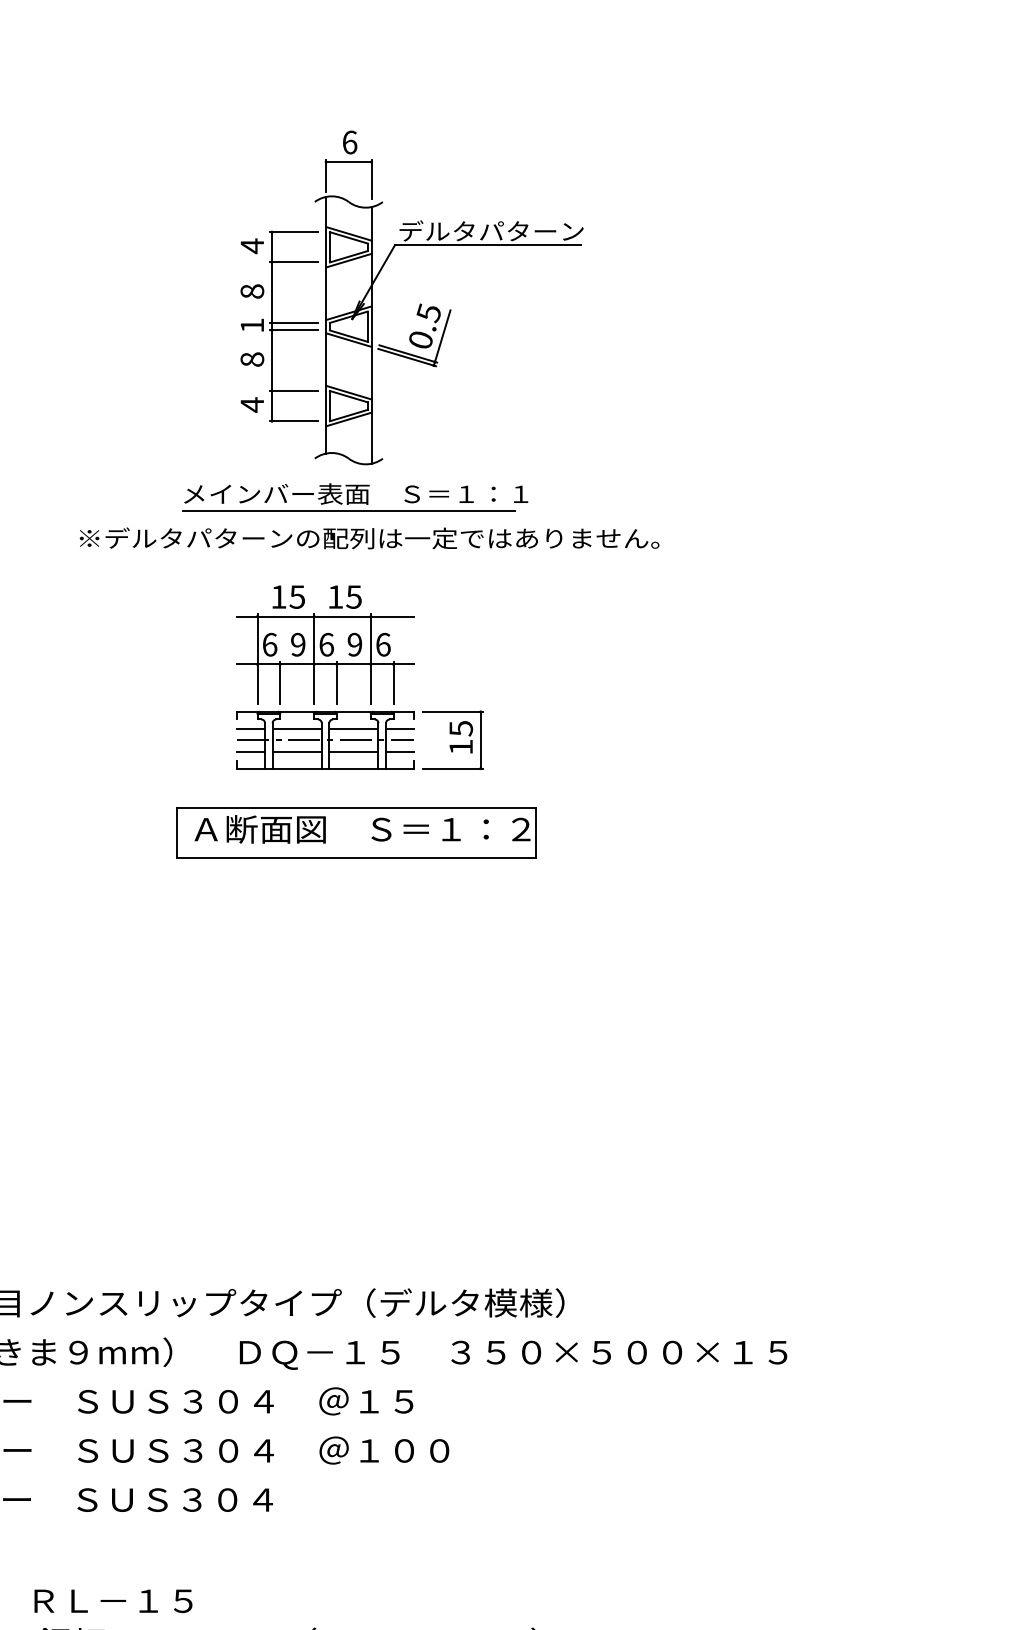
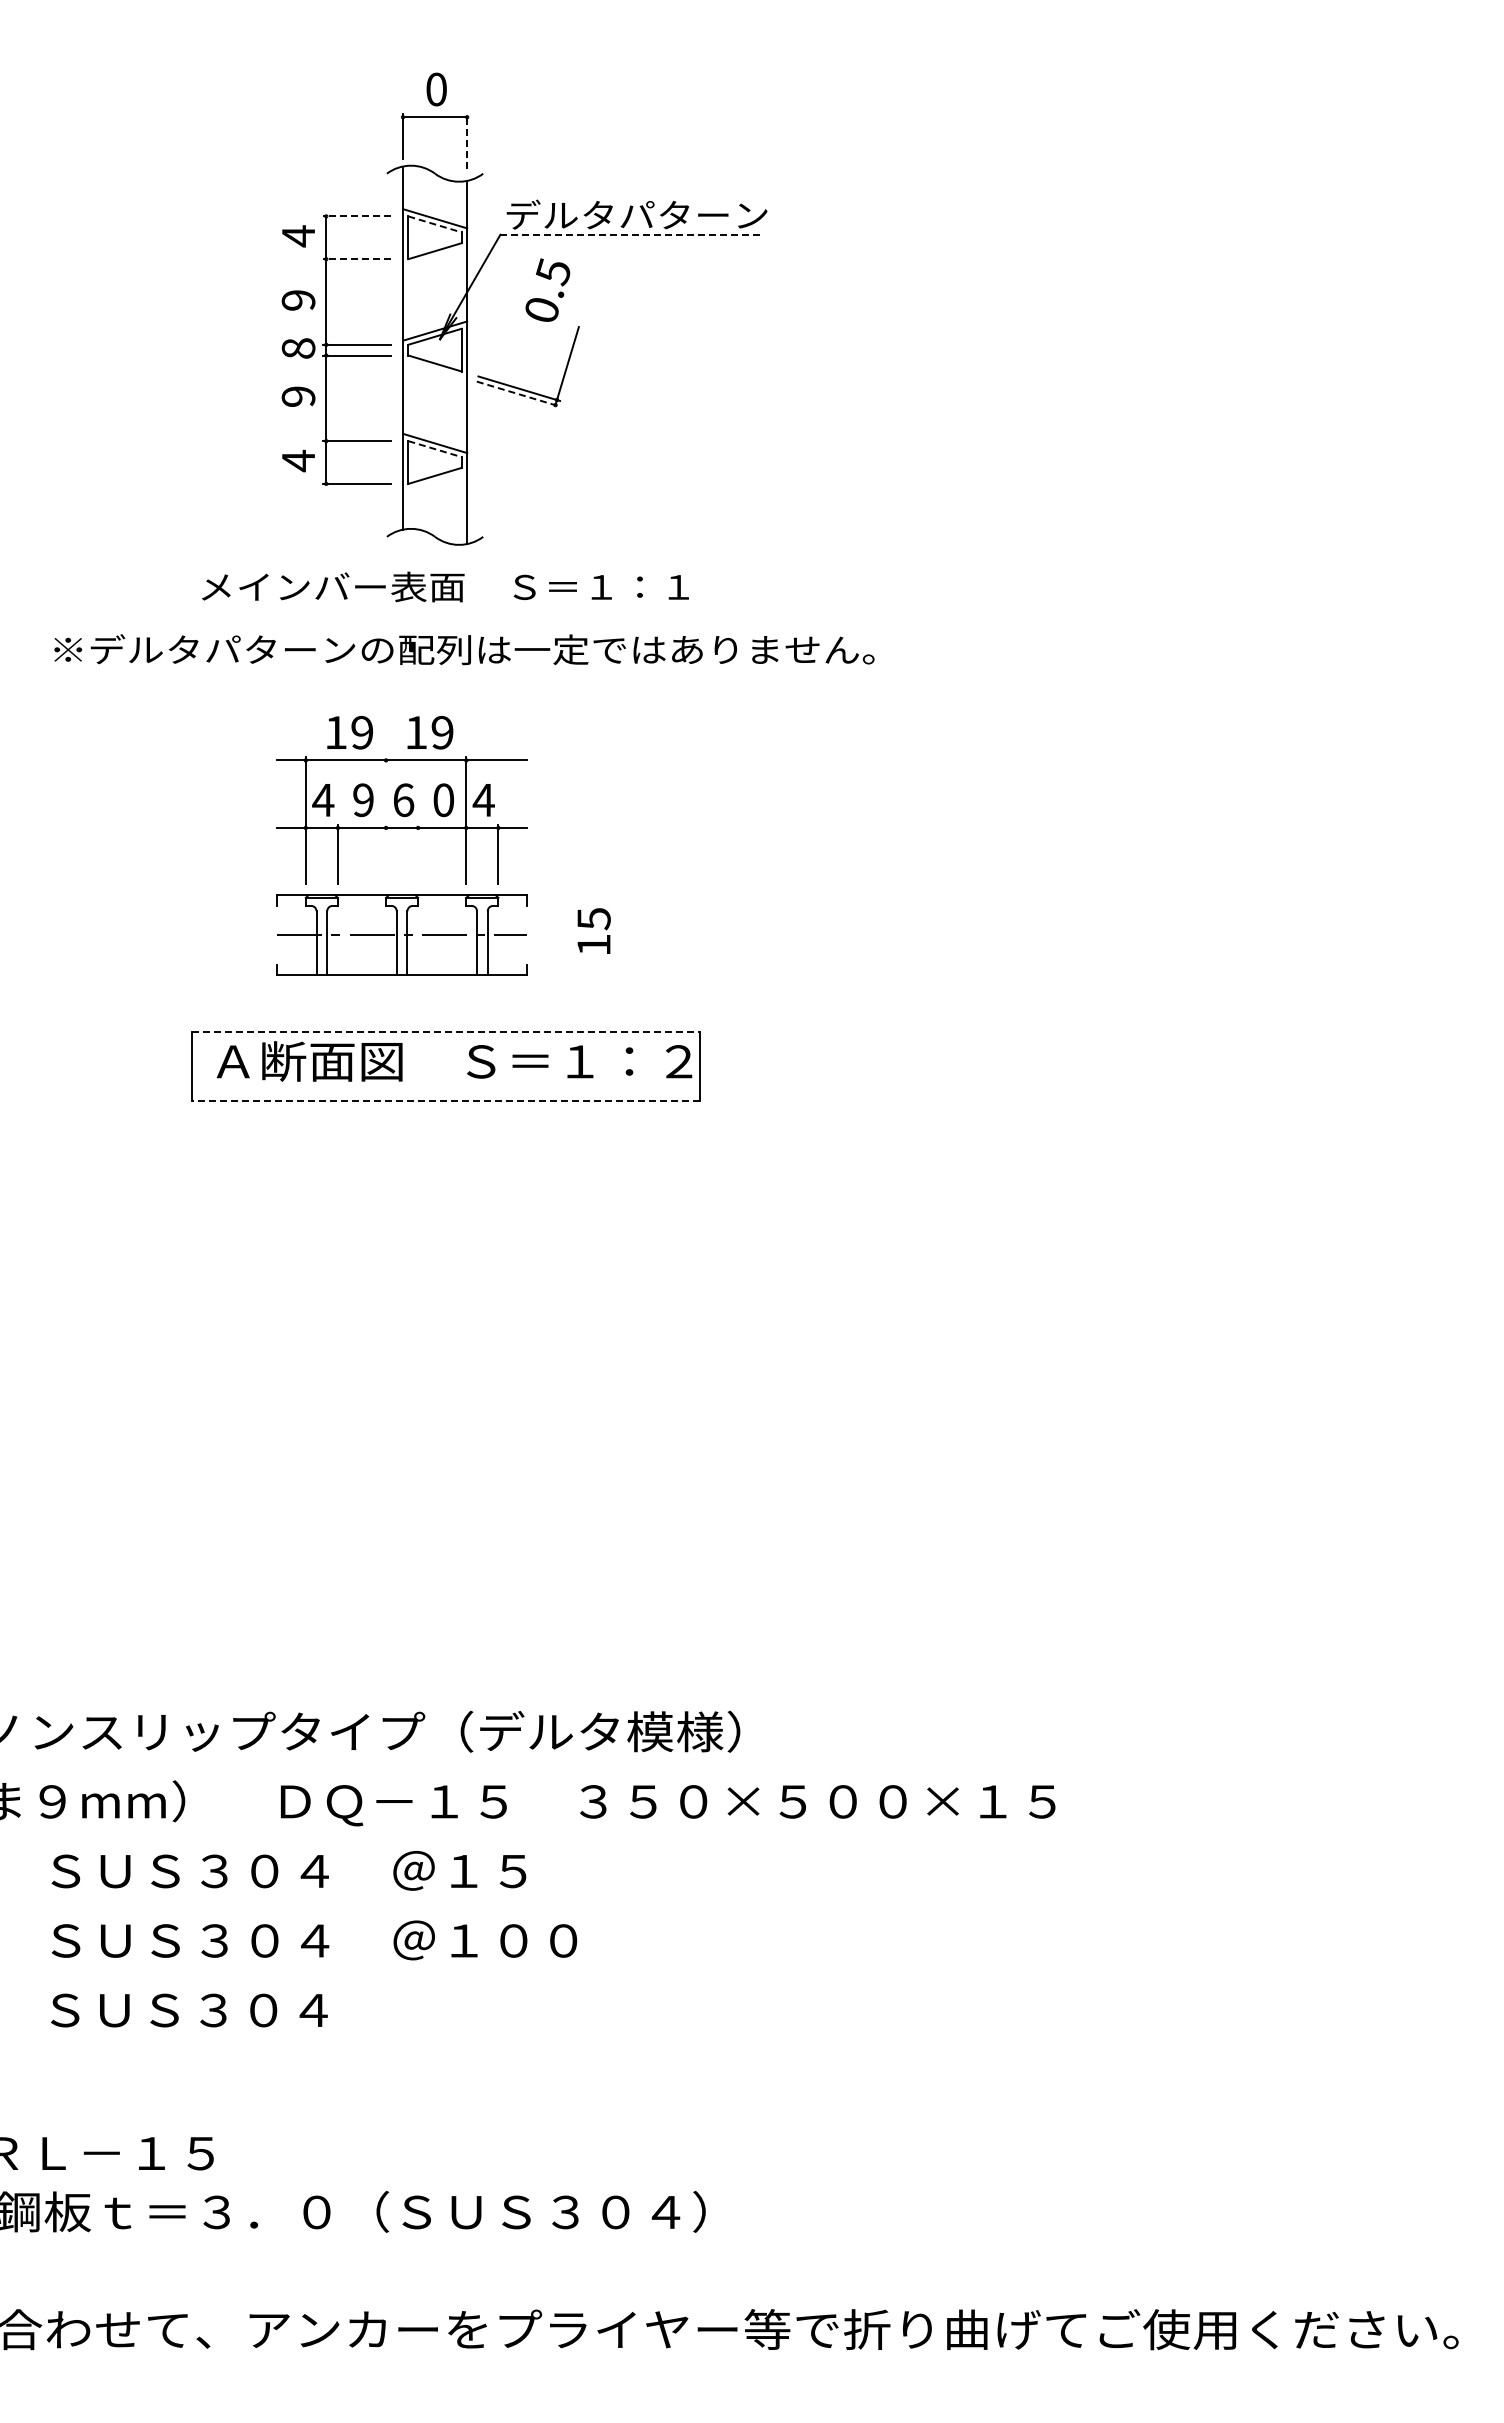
text: (349, 142) -> (436, 89), 6 -> 0
line: (371, 178) -> (467, 140), solid -> dashed
line: (294, 232) -> (357, 216), solid -> dashed
line: (349, 237) -> (435, 224), solid -> dashed
line: (488, 244) -> (632, 234), solid -> dashed
line: (348, 260) -> (434, 256), removed
line: (294, 262) -> (357, 259), solid -> dashed
text: (252, 291) -> (298, 300), 8 -> 9
text: (252, 325) -> (298, 348), 1 -> 8
text: (424, 325) -> (547, 289), moved
line: (348, 339) -> (434, 368), removed
line: (407, 357) -> (517, 393), solid -> dashed
text: (252, 359) -> (298, 396), 8 -> 9
line: (349, 396) -> (435, 449), solid -> dashed
line: (348, 419) -> (434, 481), removed
line: (349, 511) -> (435, 611), removed
text: (296, 596) -> (361, 732), 15 -> 19
text: (354, 596) -> (442, 732), 15 -> 19
text: (269, 644) -> (323, 800), 6 -> 4
text: (354, 644) -> (443, 800), 9 -> 0
text: (383, 644) -> (483, 800), 6 -> 4
line: (314, 659) -> (386, 820), removed
line: (337, 683) -> (418, 854), removed
line: (250, 729) -> (296, 919), removed
line: (296, 729) -> (361, 919), removed
line: (354, 729) -> (442, 919), removed
line: (400, 729) -> (507, 919), removed
part: (480, 740) -> (621, 935), removed
line: (250, 751) -> (296, 951), removed
line: (296, 751) -> (361, 951), removed
line: (354, 751) -> (442, 951), removed
line: (400, 751) -> (507, 951), removed
line: (356, 808) -> (446, 1031), solid -> dashed
line: (356, 857) -> (445, 1101), solid -> dashed

